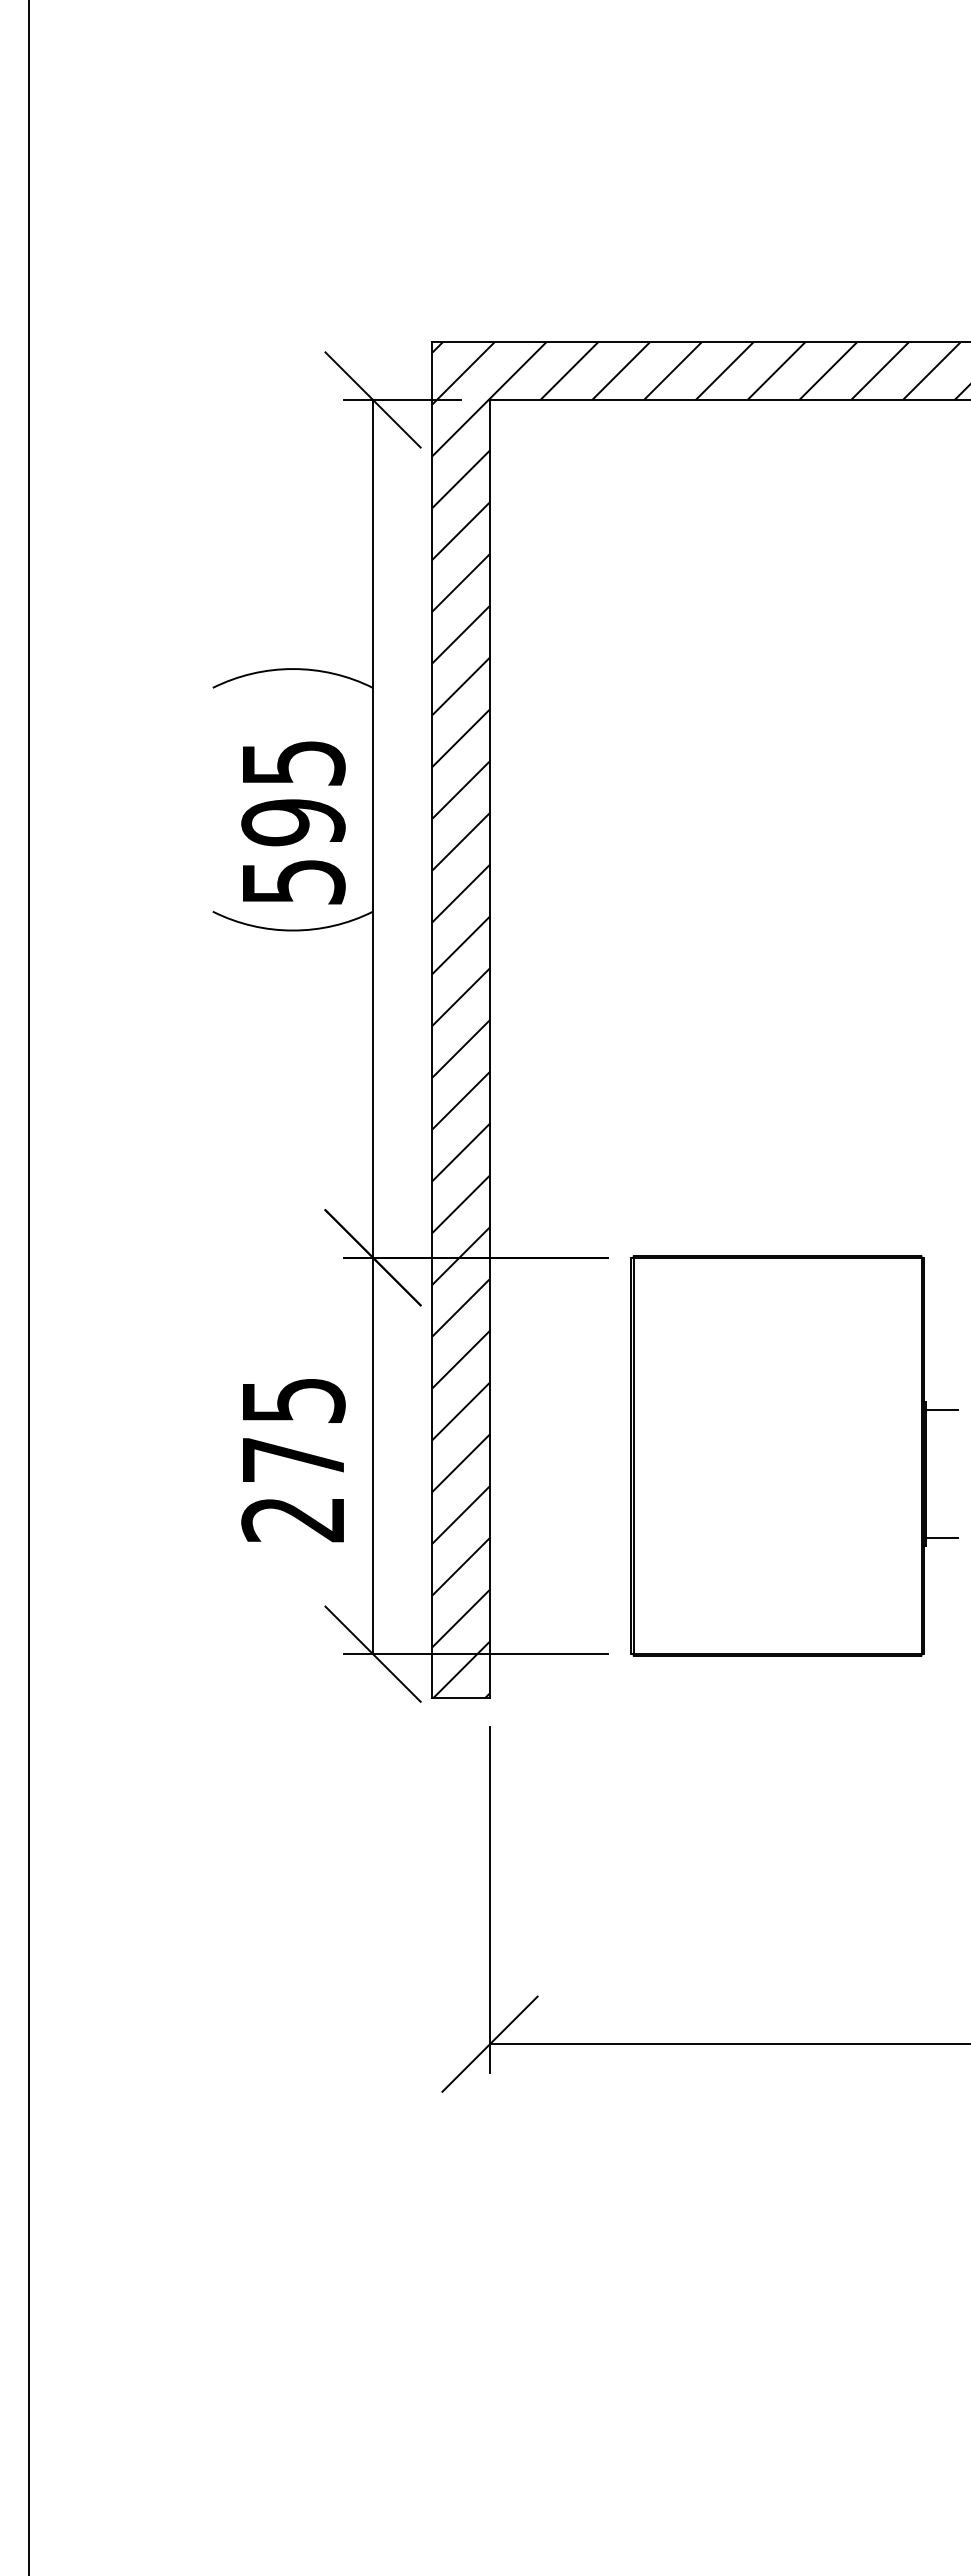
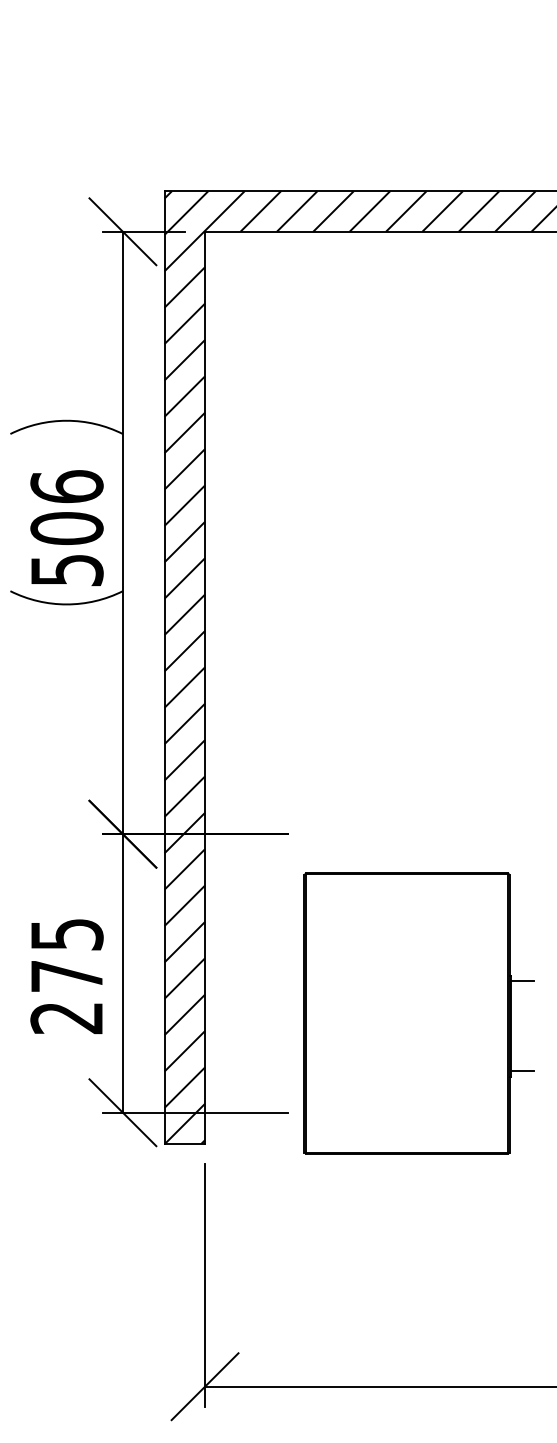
text: (293, 792) -> (67, 507), 595 -> 506
part: (794, 1455) -> (418, 1013), moved

